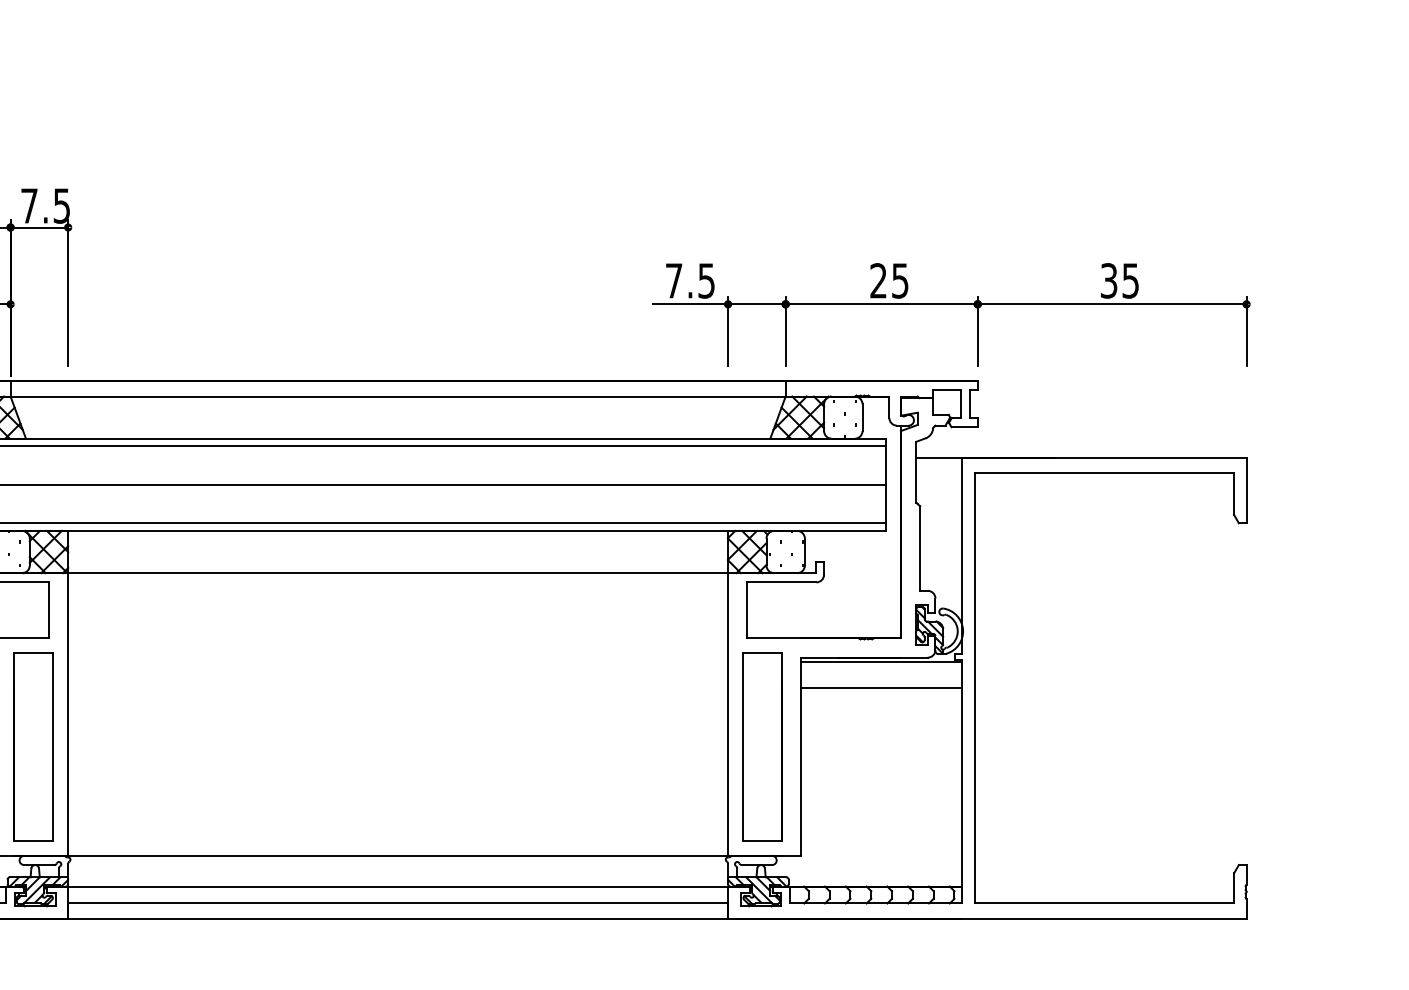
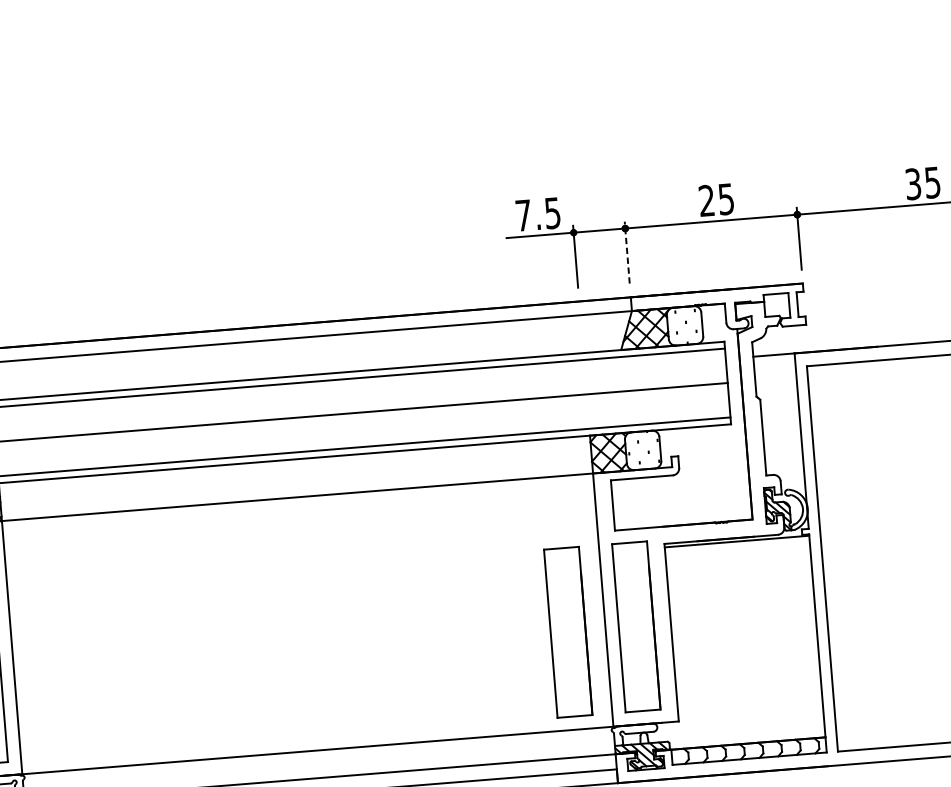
line: (785, 331) -> (627, 252), solid -> dashed
line: (881, 688) -> (738, 565), removed
part: (686, 746) -> (568, 631), added

